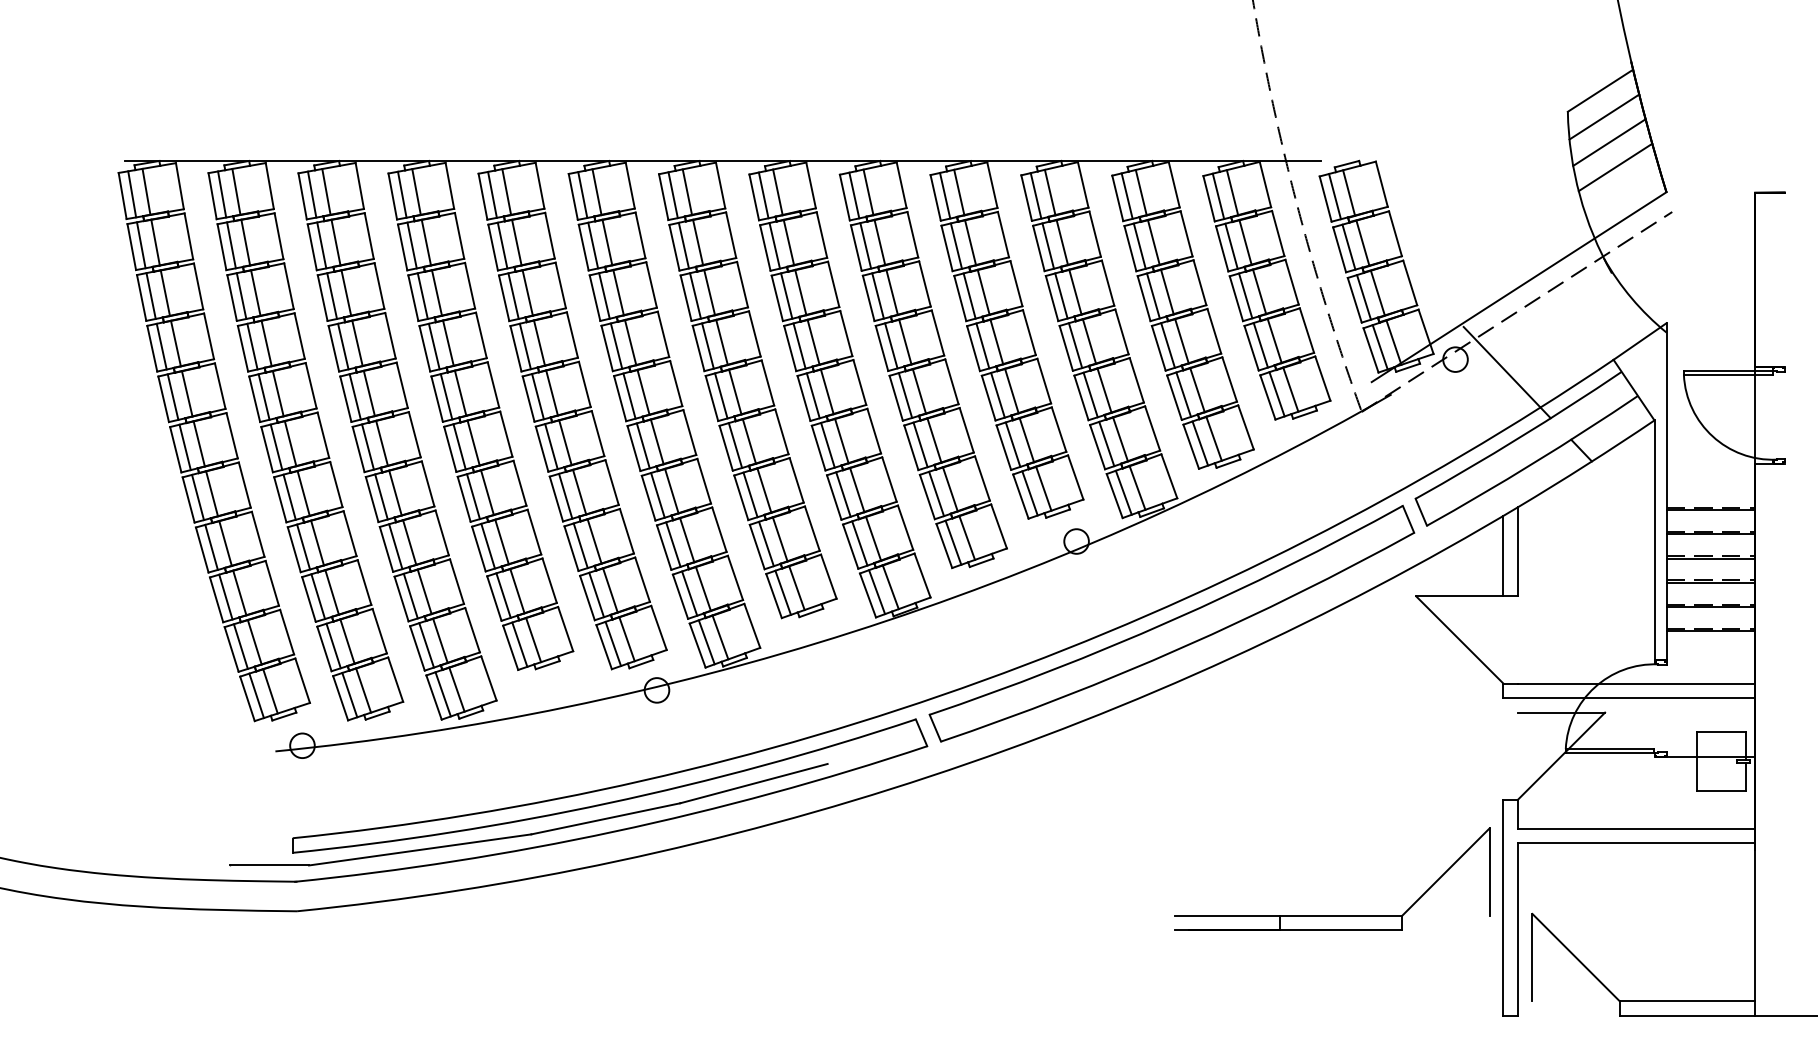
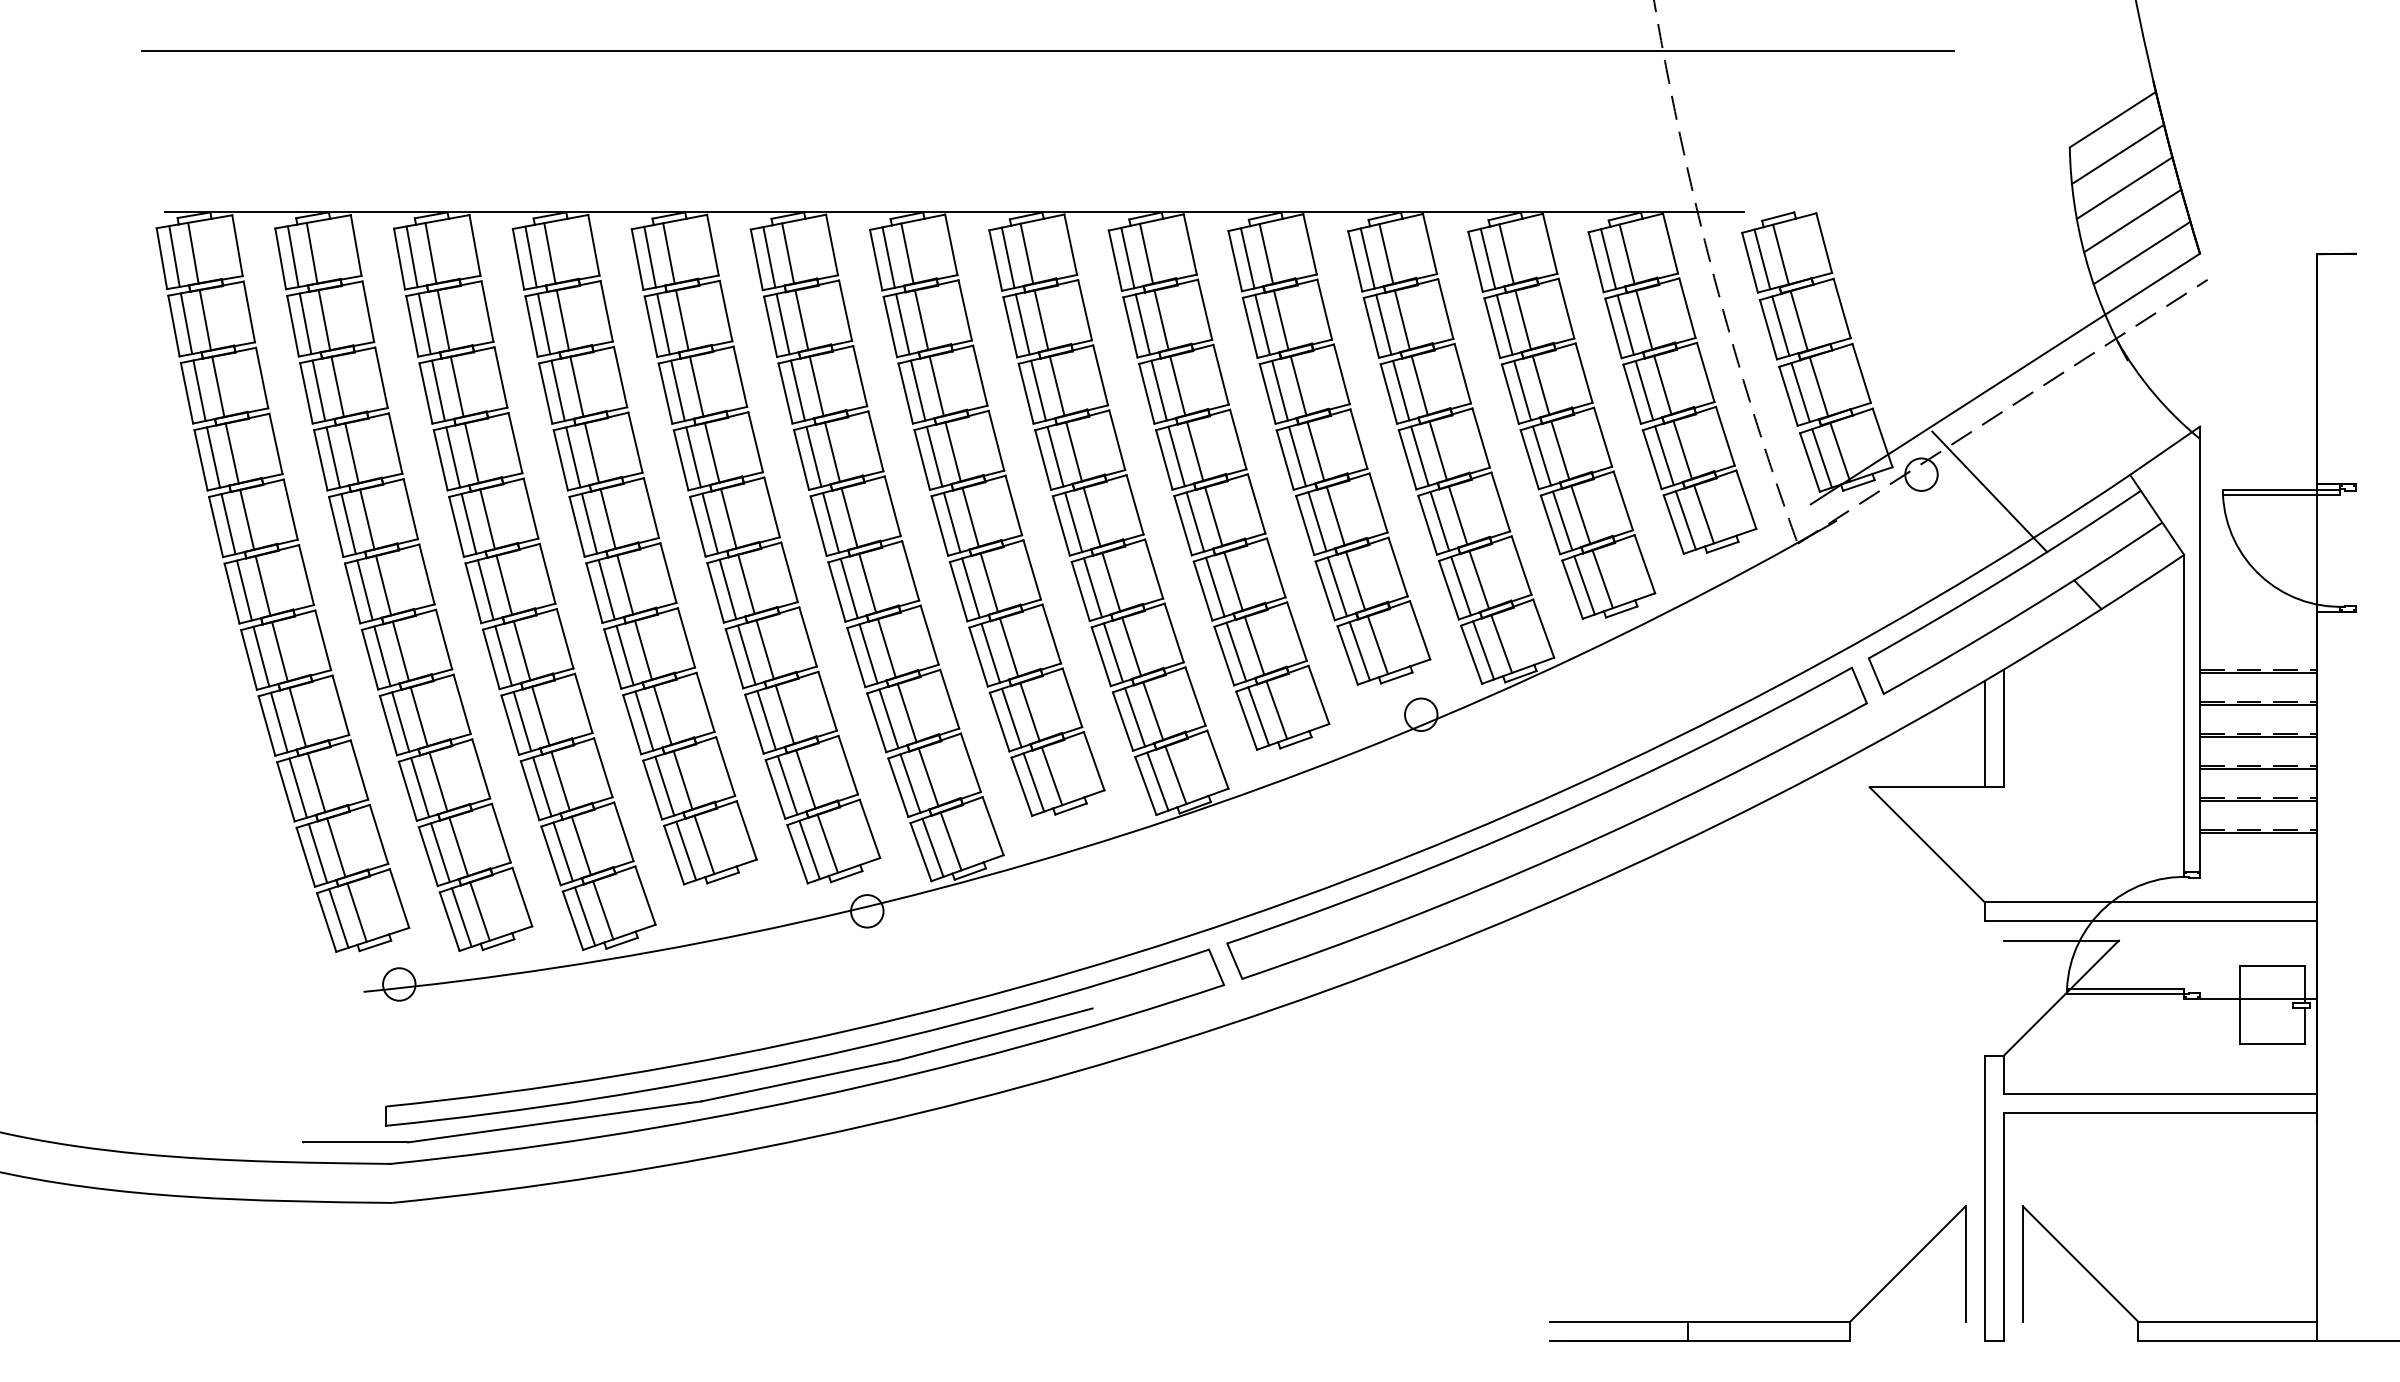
line: (793, 39) -> (1047, 51), added
line: (1622, 191) -> (2141, 252), added
part: (1332, 915) -> (1757, 1321), moved

